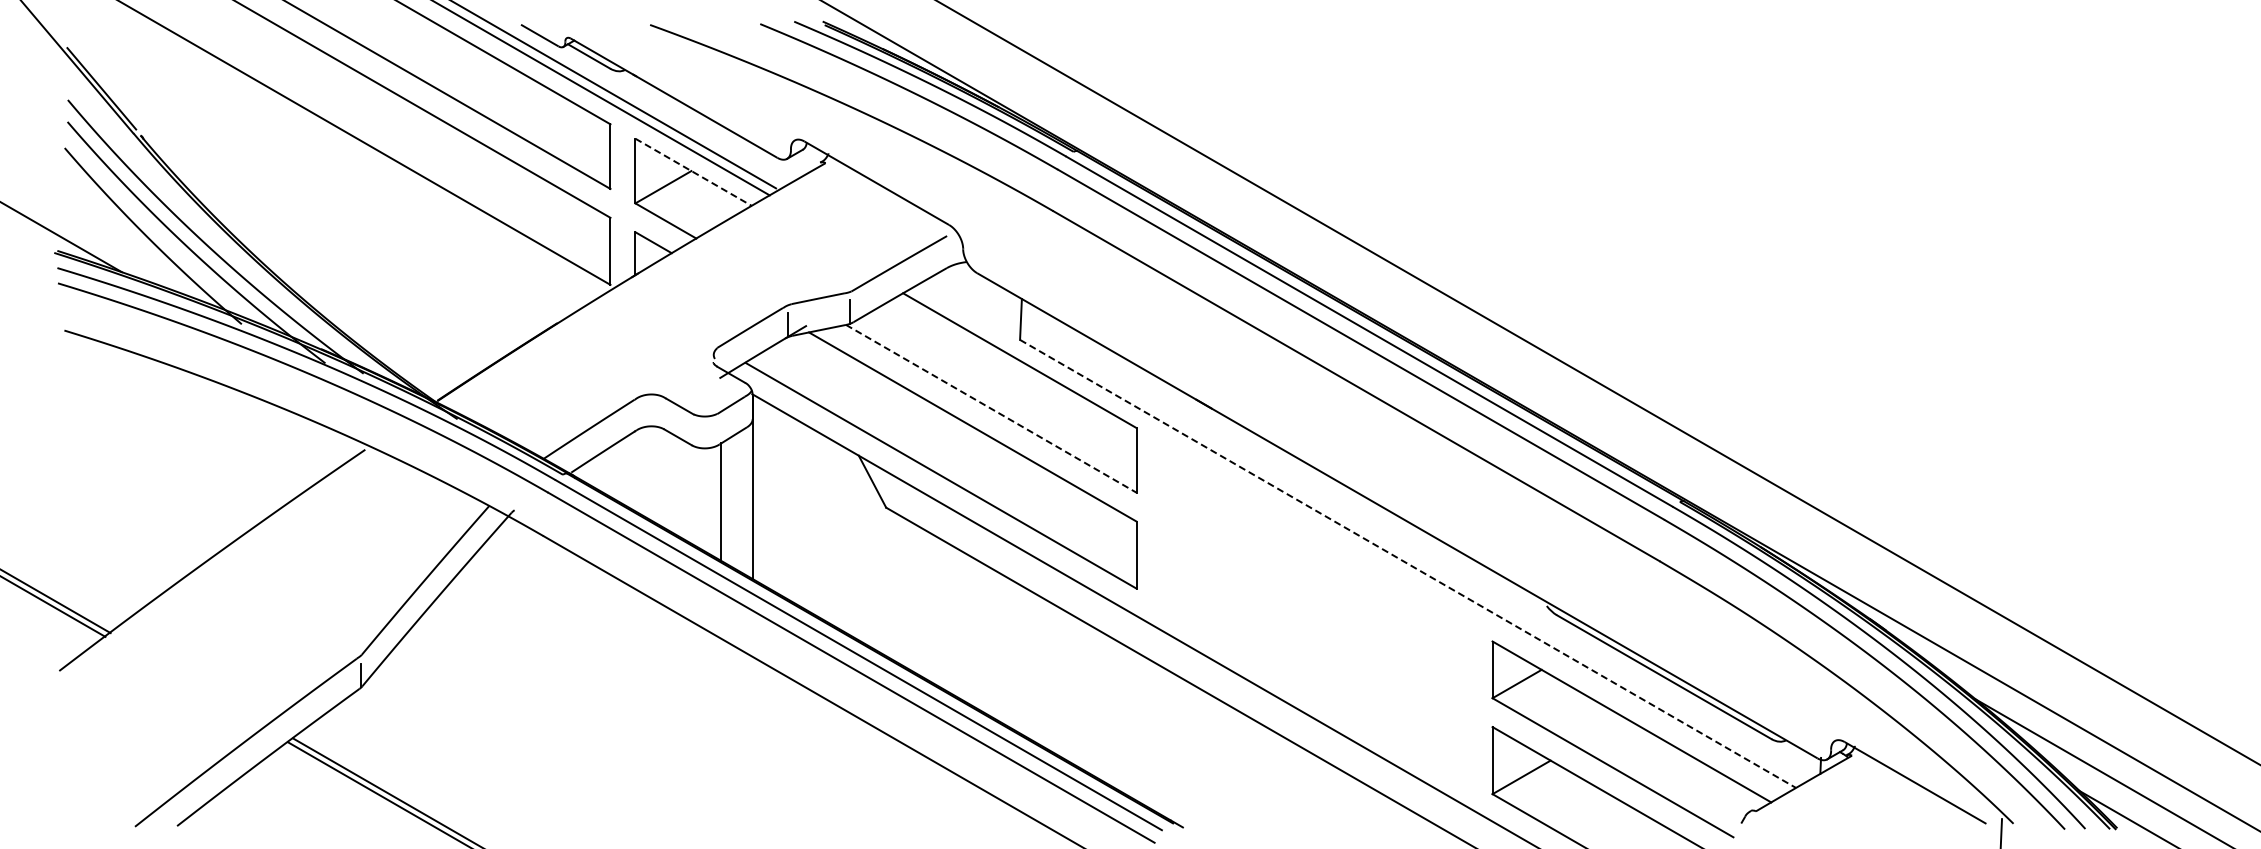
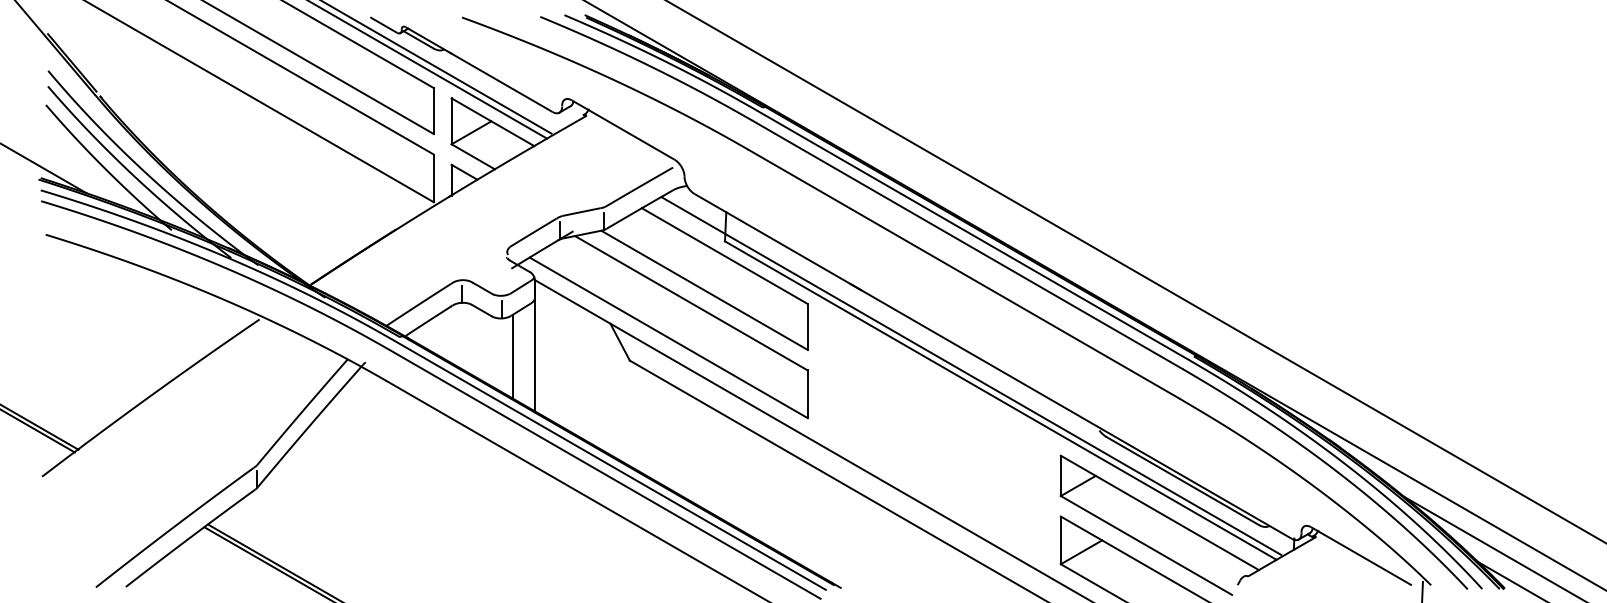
line: (694, 172) -> (493, 122), dashed -> solid
line: (991, 408) -> (704, 290), dashed -> solid
line: (650, 414) -> (462, 294), added
line: (705, 436) -> (501, 310), added
line: (1366, 529) -> (971, 376), added
line: (1408, 564) -> (1001, 401), dashed -> solid

